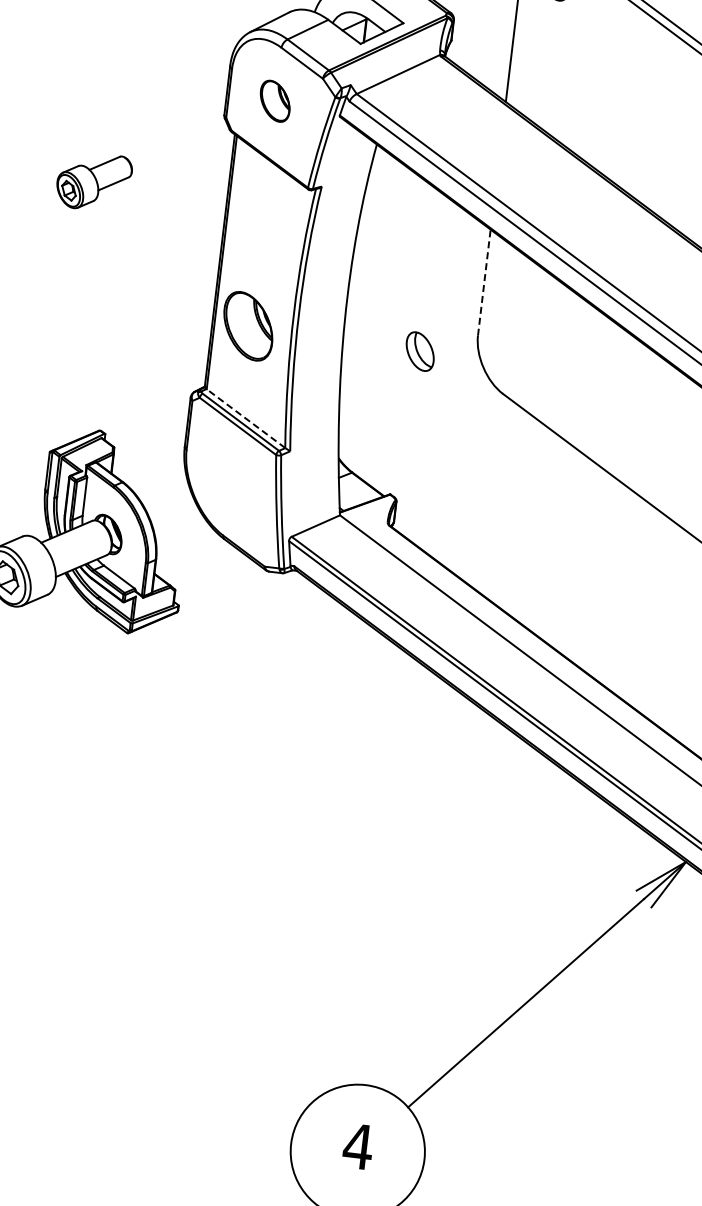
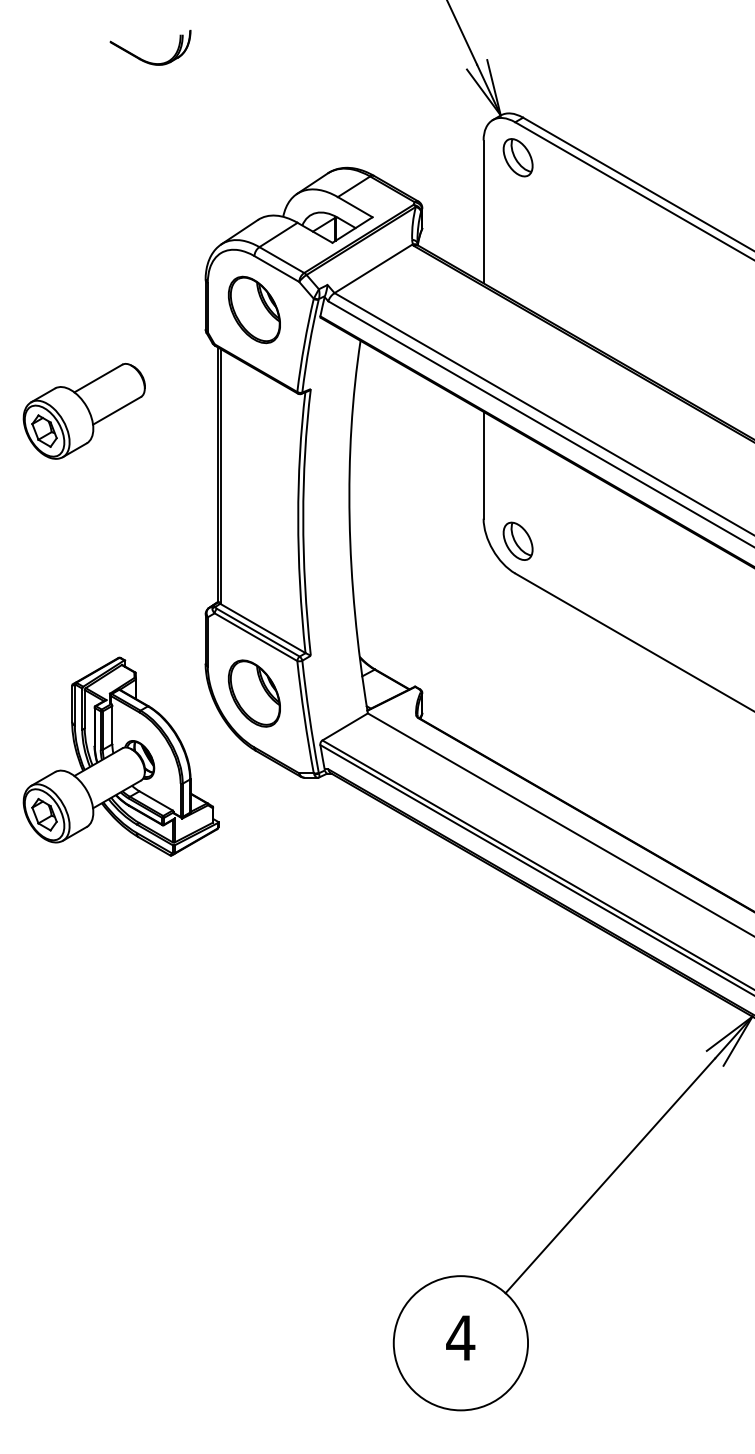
part: (275, 100) -> (254, 309), size x1.67
part: (93, 181) -> (83, 411), size x1.67
line: (484, 281) -> (483, 464), dashed -> solid
part: (248, 326) -> (254, 693), moved
part: (419, 350) -> (517, 540), moved
line: (245, 418) -> (262, 628), dashed -> solid

